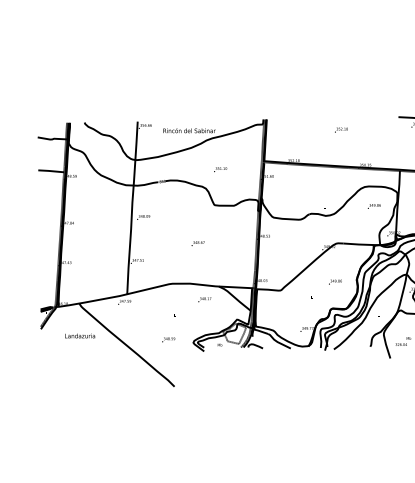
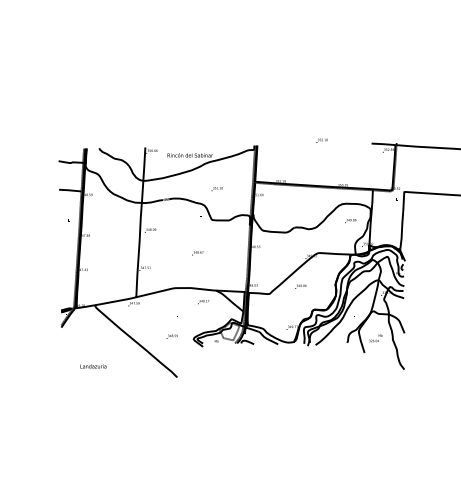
text: (340, 129) -> (321, 140), moved
text: (334, 281) -> (300, 286), moved
text: (80, 336) -> (93, 366), moved

